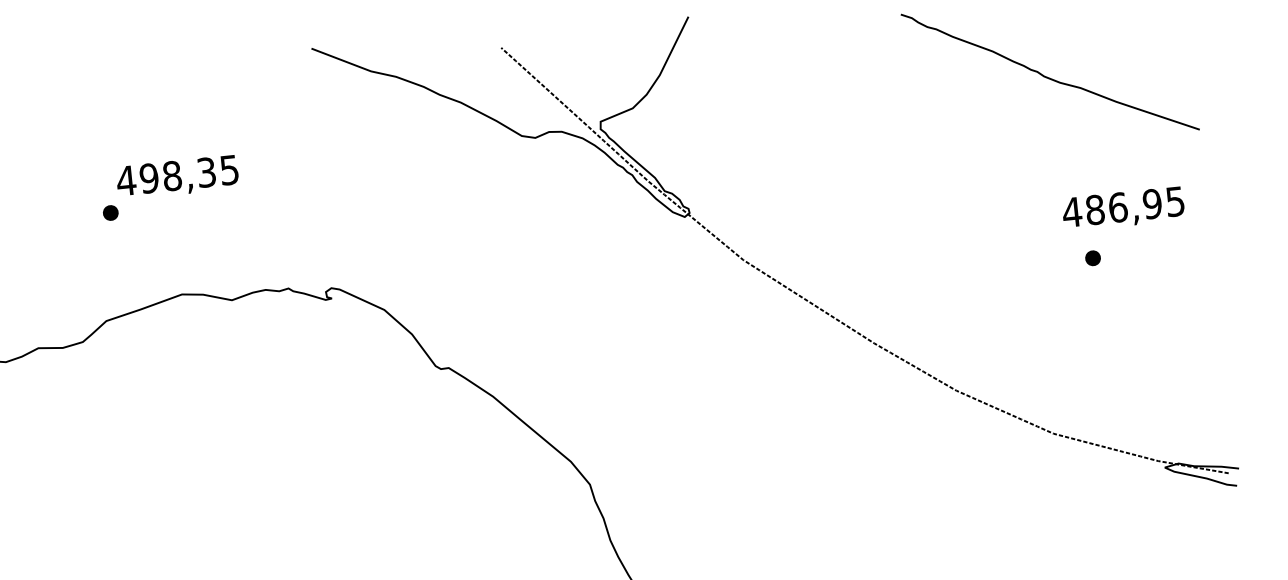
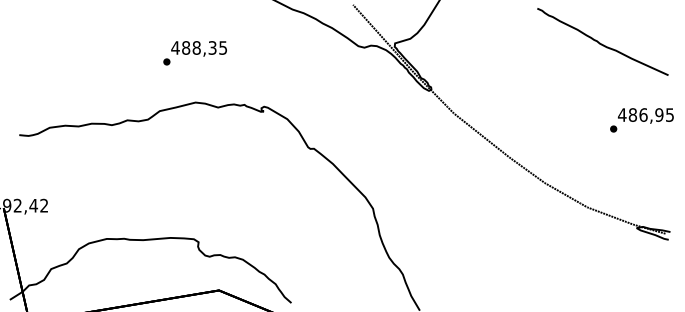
text: (150, 177) -> (186, 47), 498,35 -> 488,35
text: (1122, 208) -> (645, 115), moved

